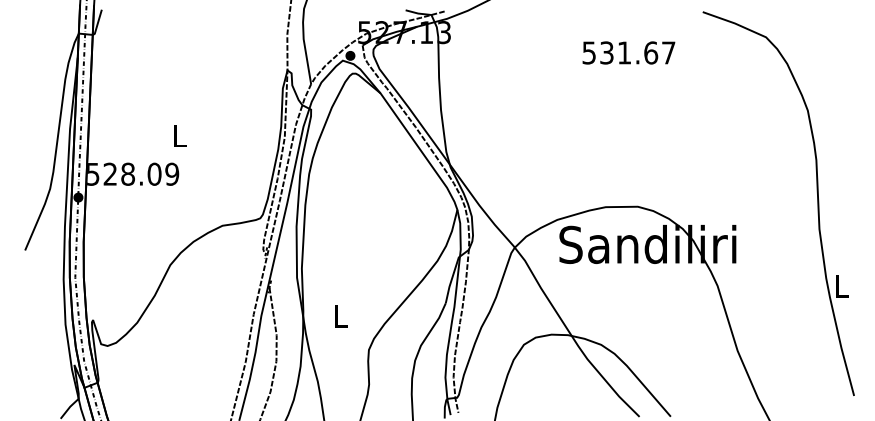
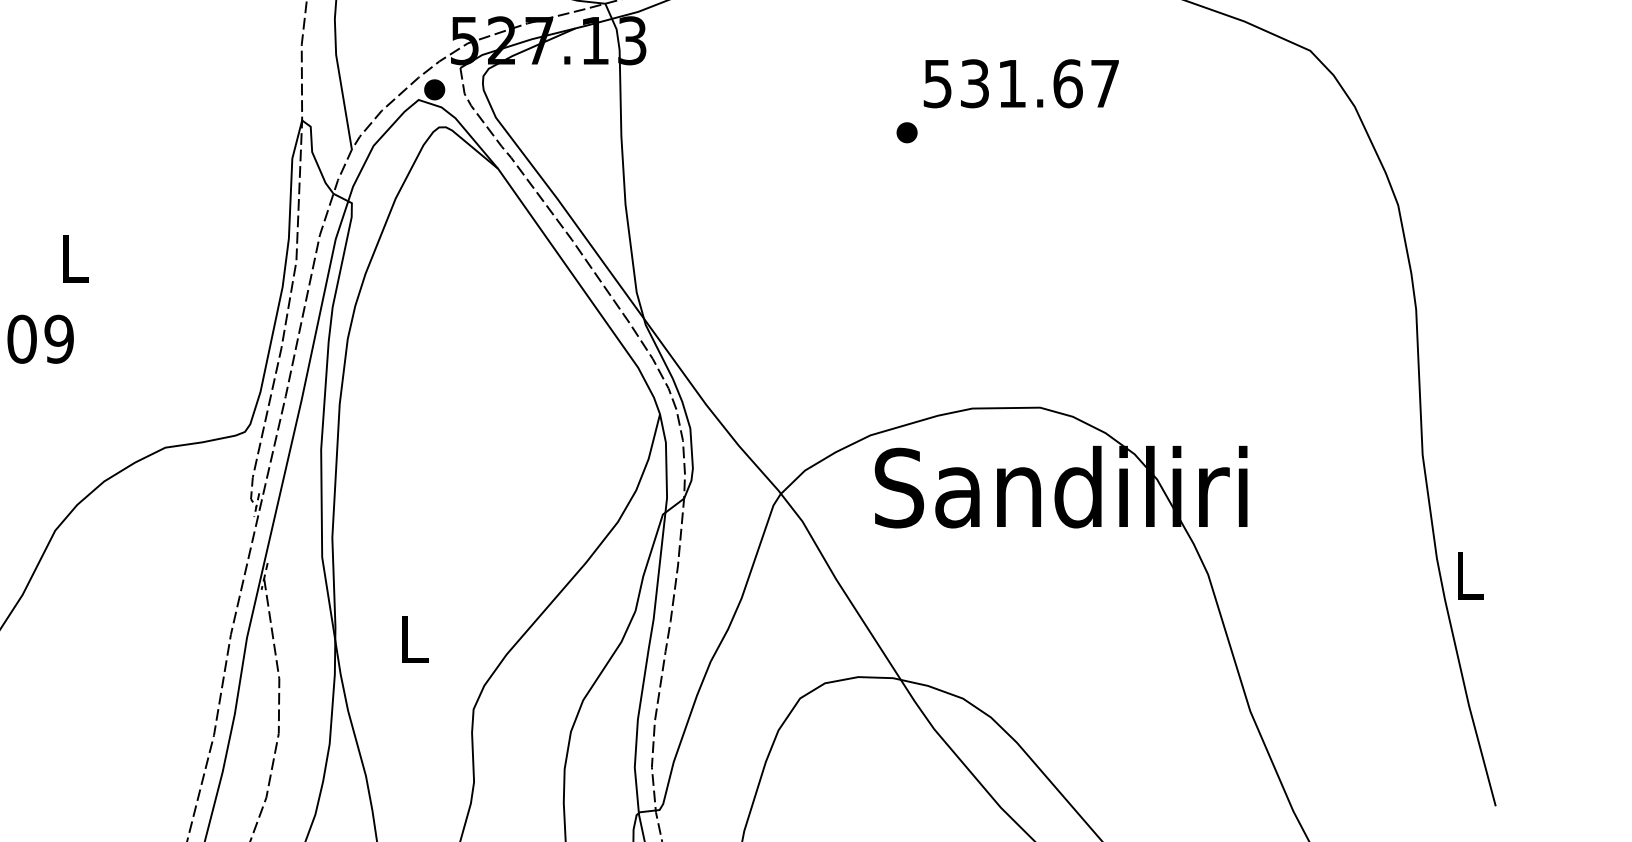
part: (574, 76) -> (906, 133), added

